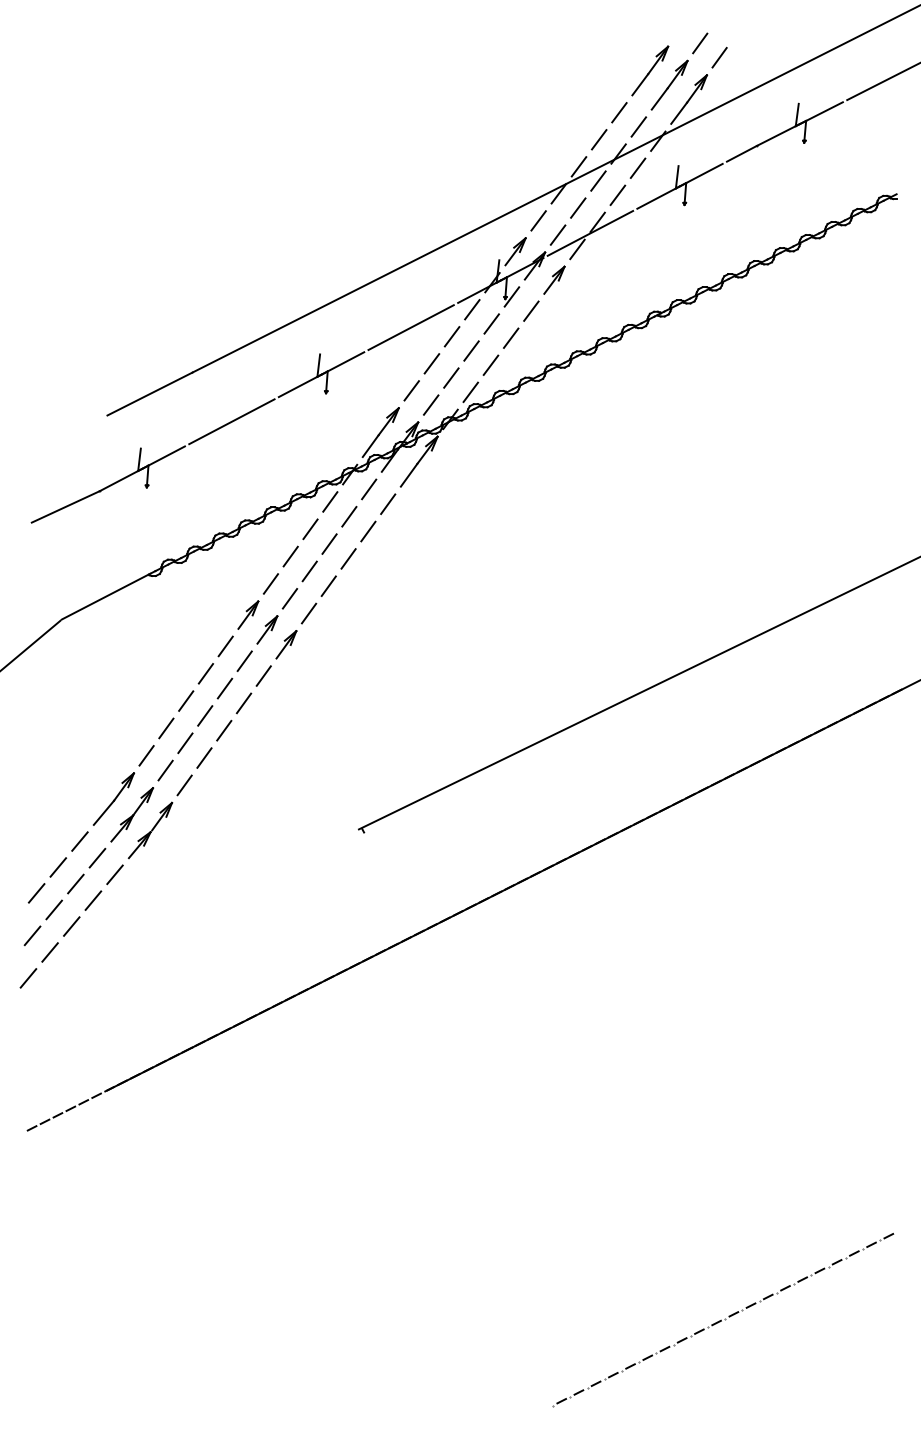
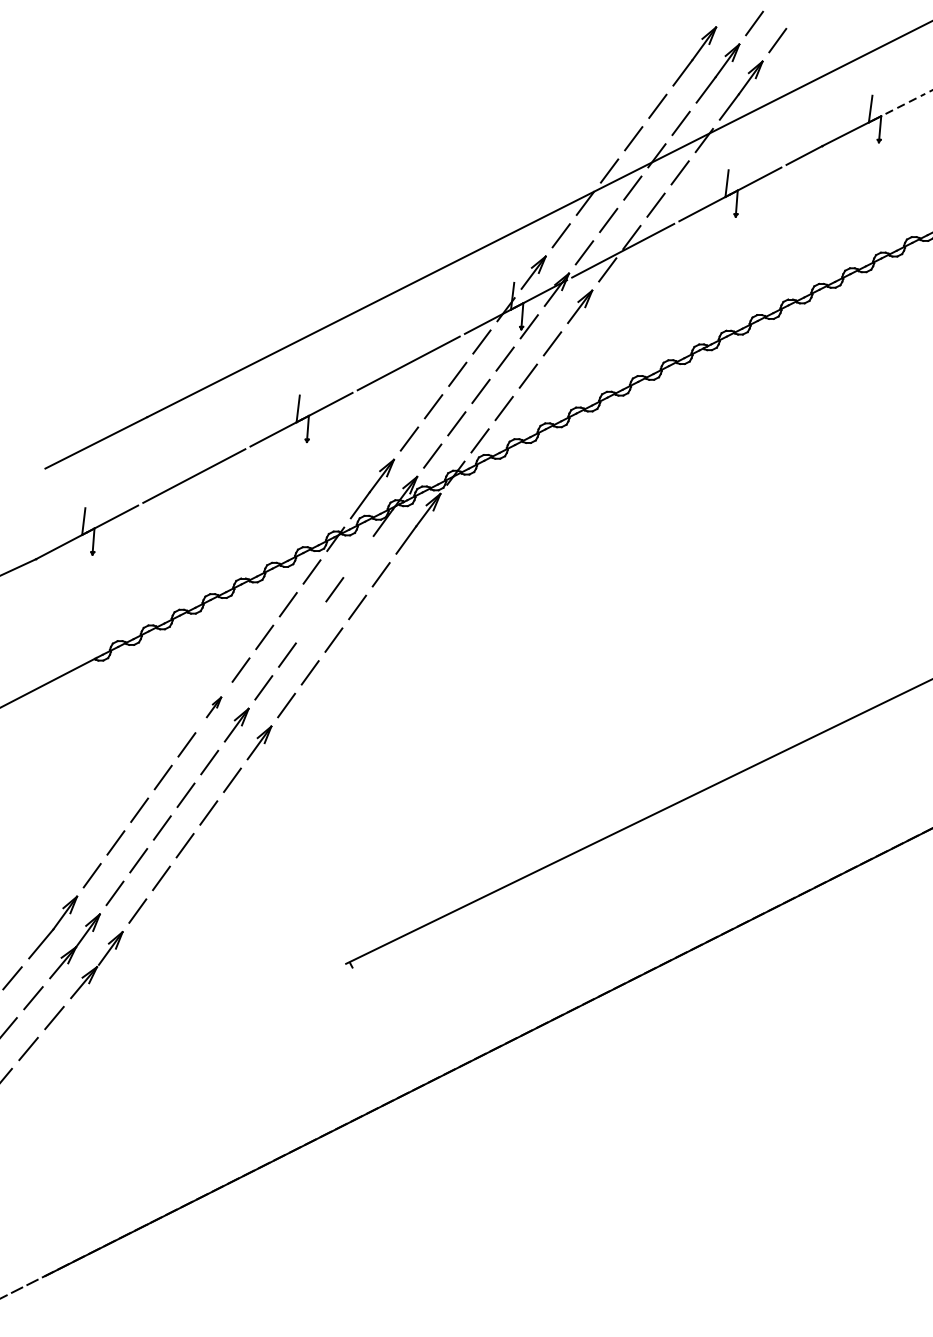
line: (821, 112) -> (899, 106), solid -> dashed
line: (369, 489) -> (358, 557), removed
line: (329, 543) -> (311, 621), removed
part: (248, 614) -> (214, 706), size x0.6

